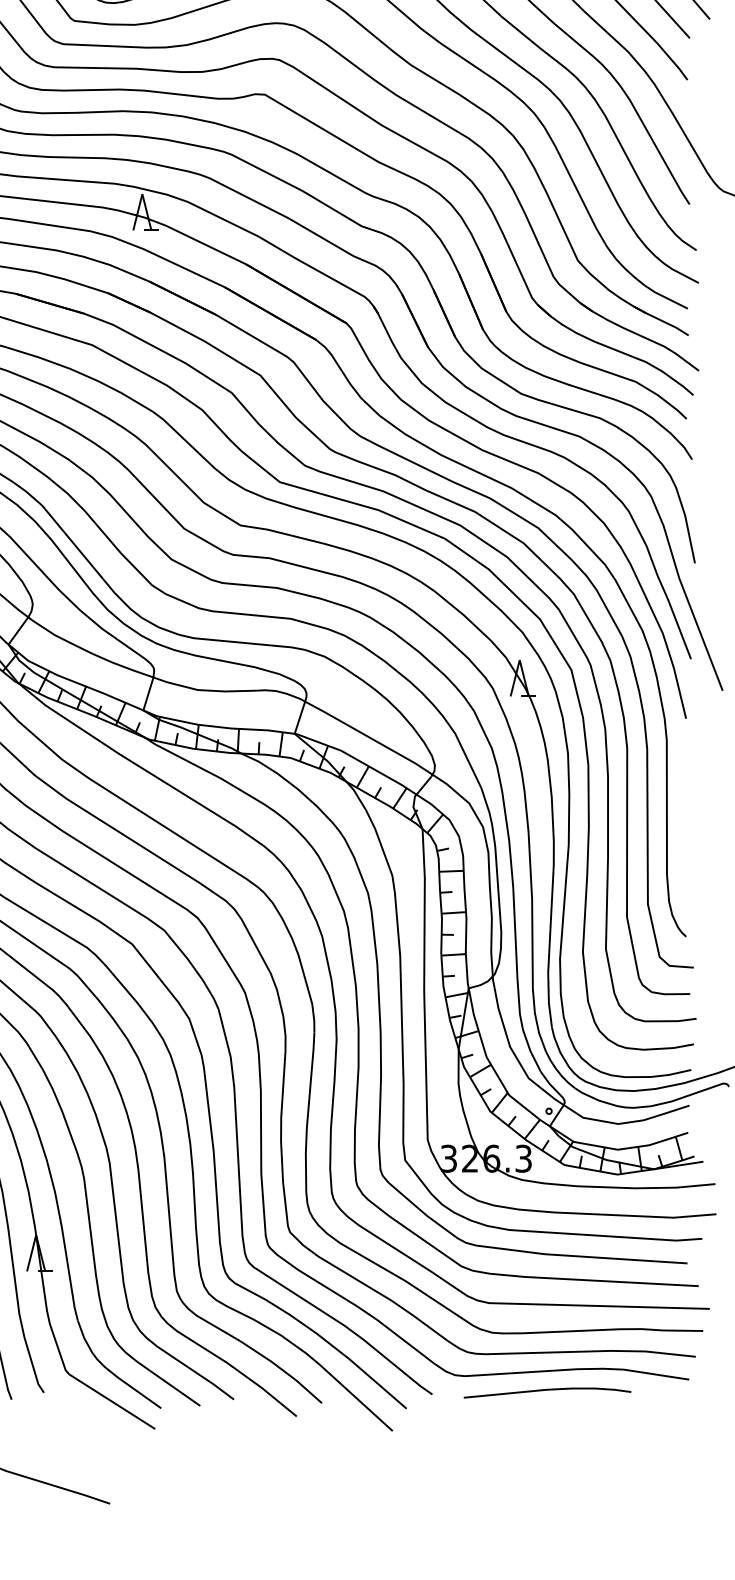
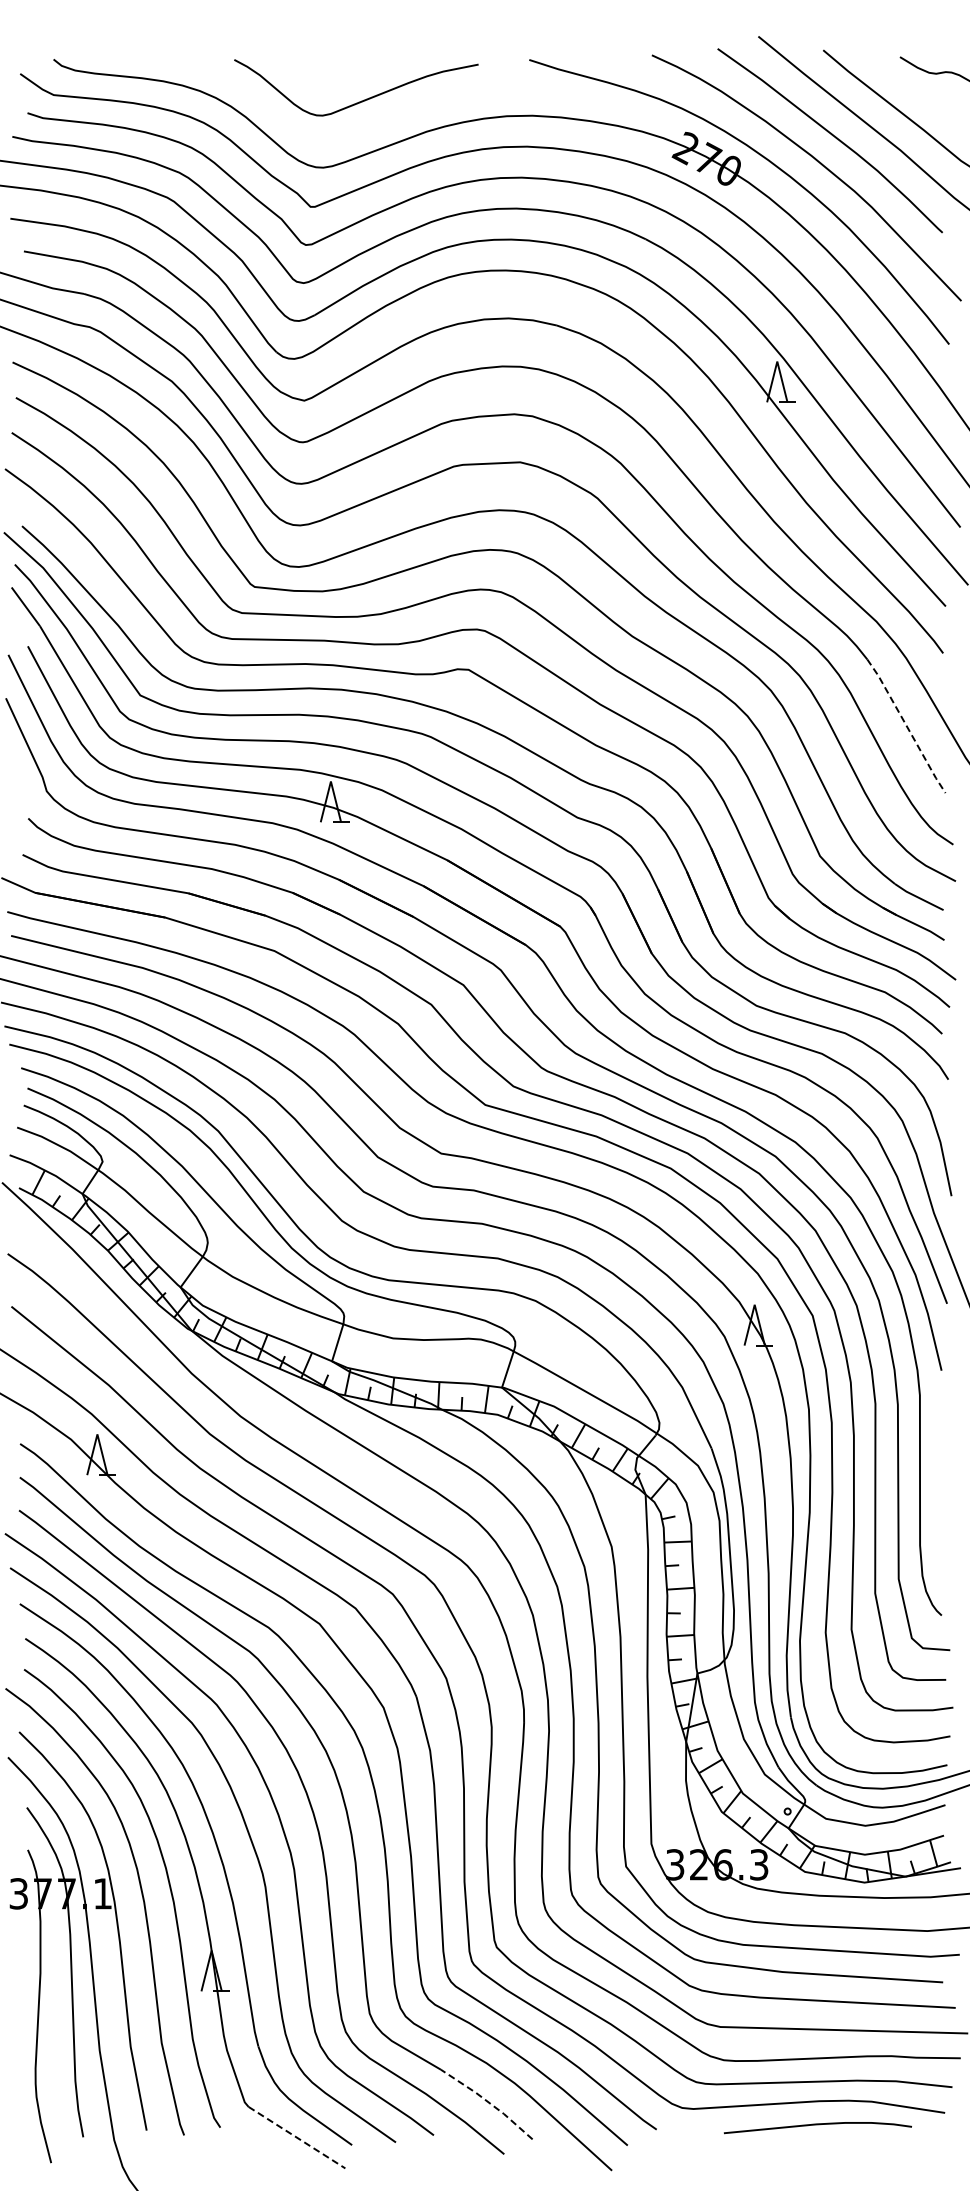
line: (654, 145) -> (906, 726), solid -> dashed
line: (282, 1370) -> (488, 2102), solid -> dashed
curve: (547, 1390) -> (817, 2125), moved
line: (112, 1401) -> (297, 2137), solid -> dashed

